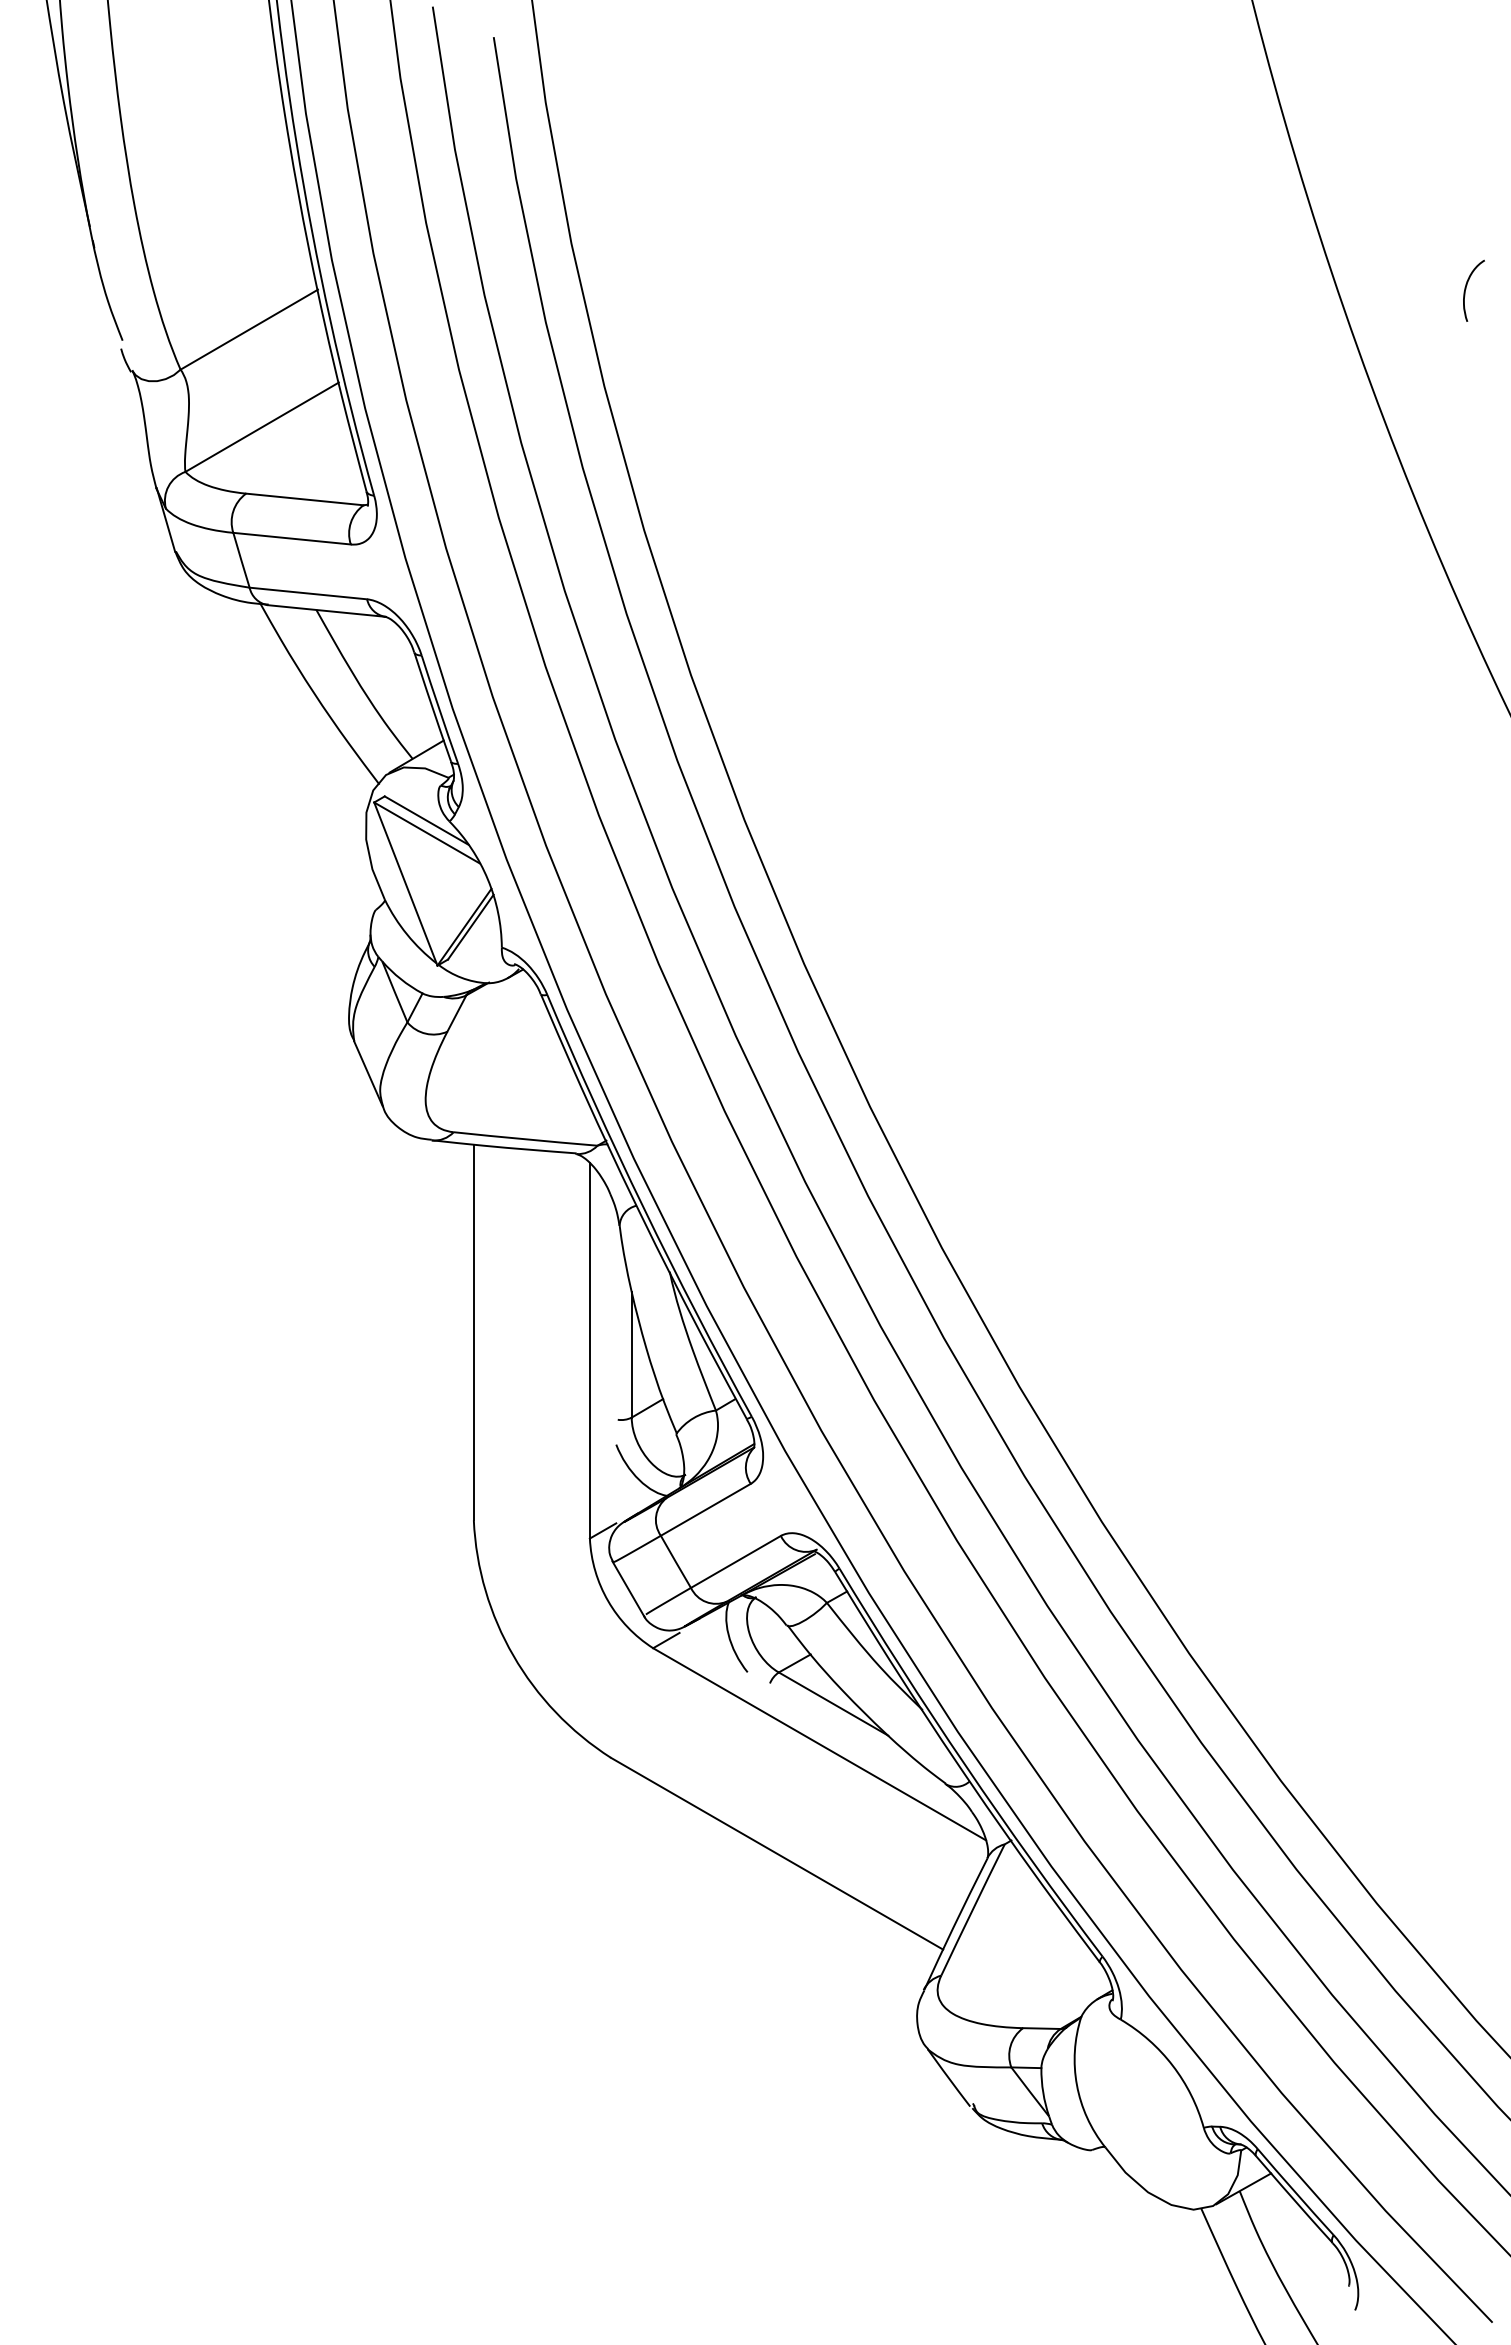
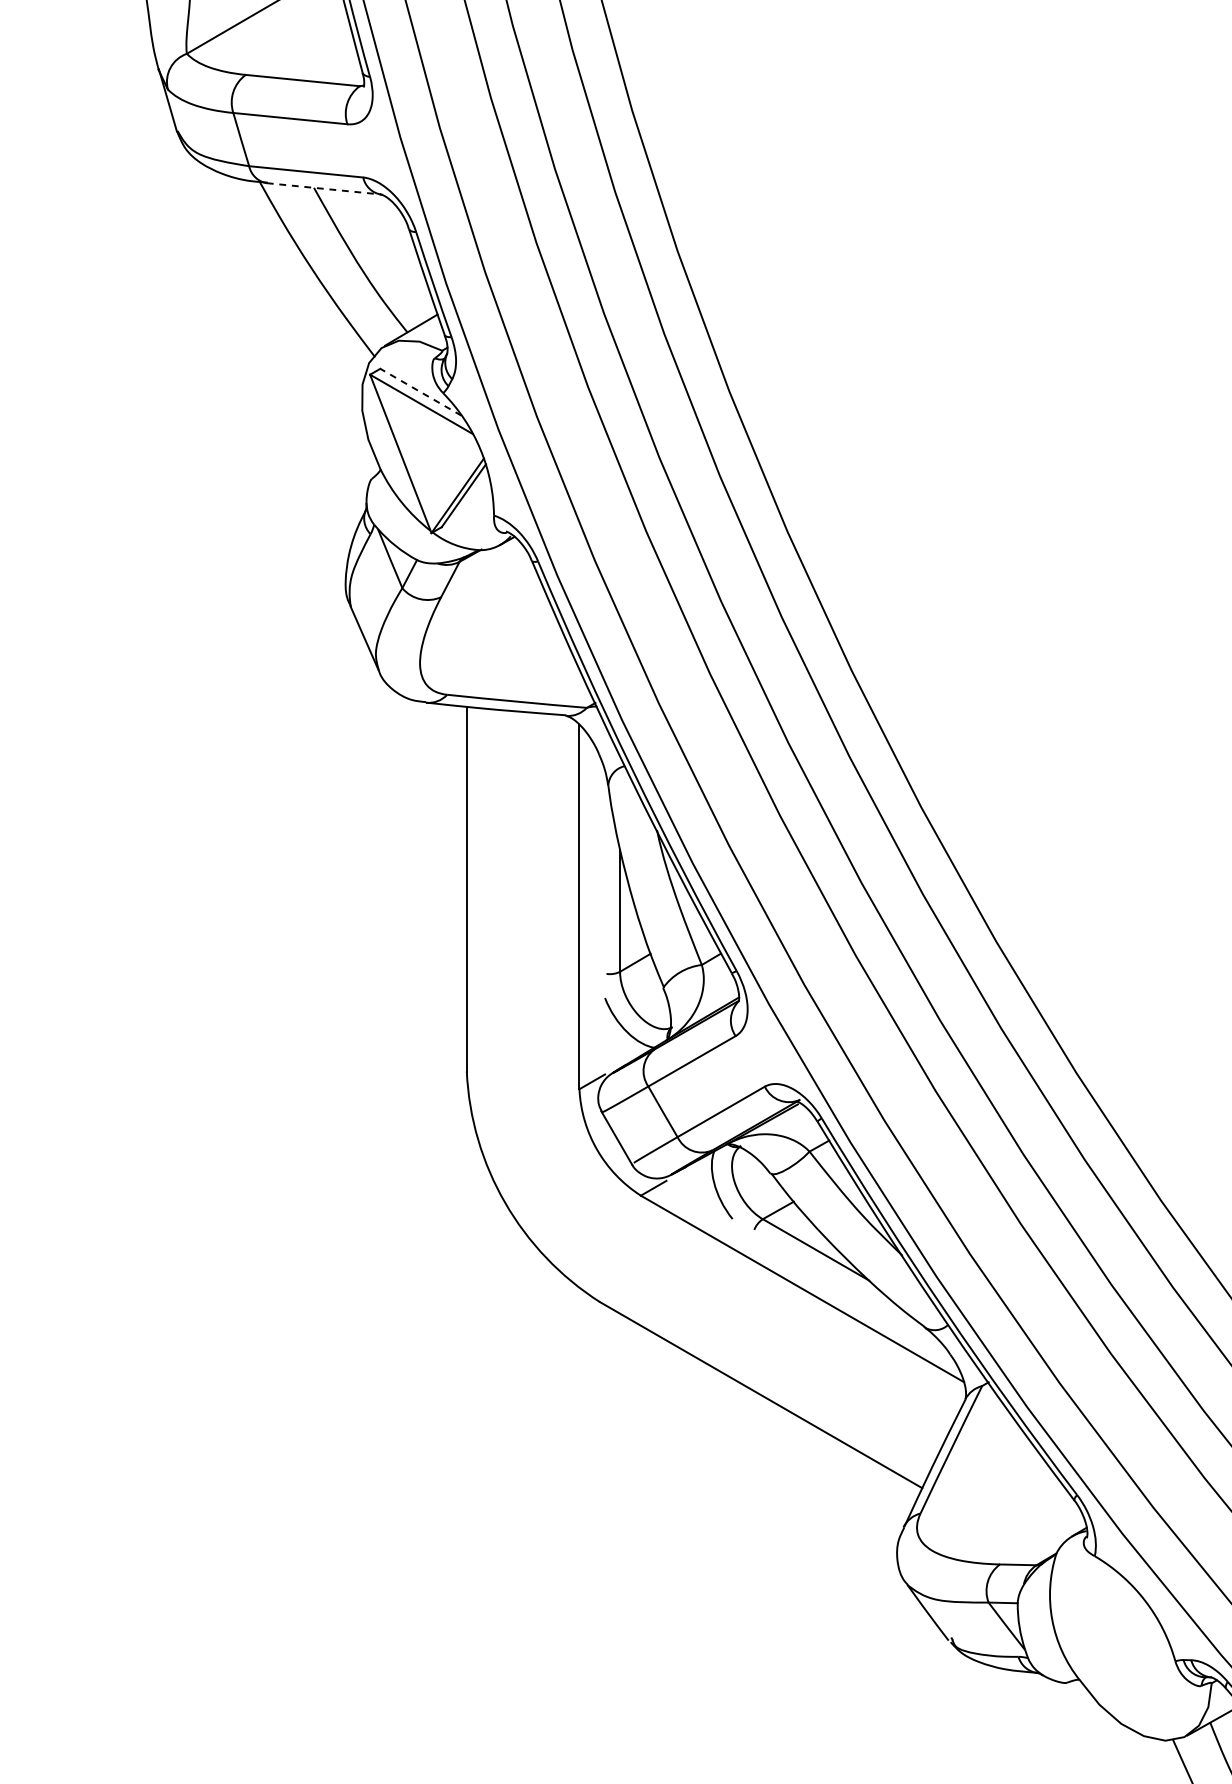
line: (327, 611) -> (324, 189), solid -> dashed
line: (426, 820) -> (420, 392), solid -> dashed

